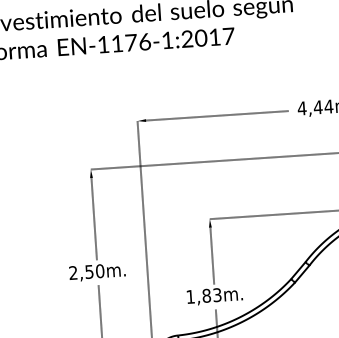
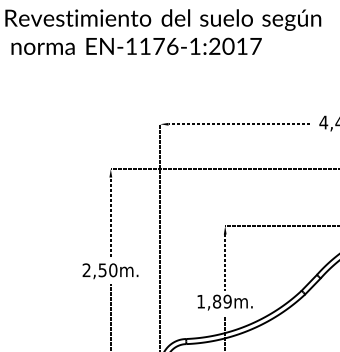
text: (217, 294) -> (227, 301), 1,83m. -> 1,89m.

